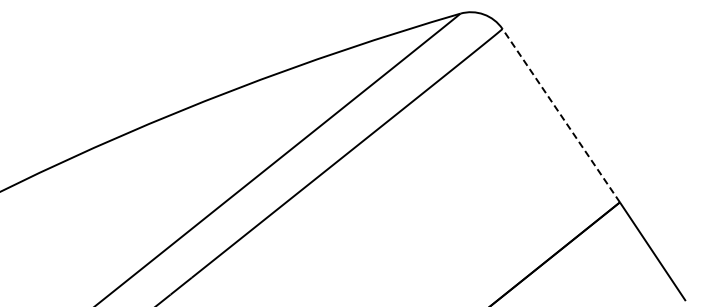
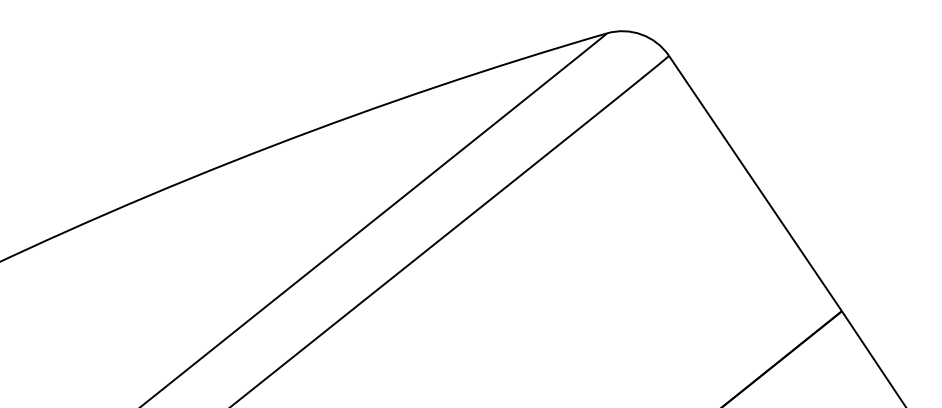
line: (561, 115) -> (755, 183), dashed -> solid

